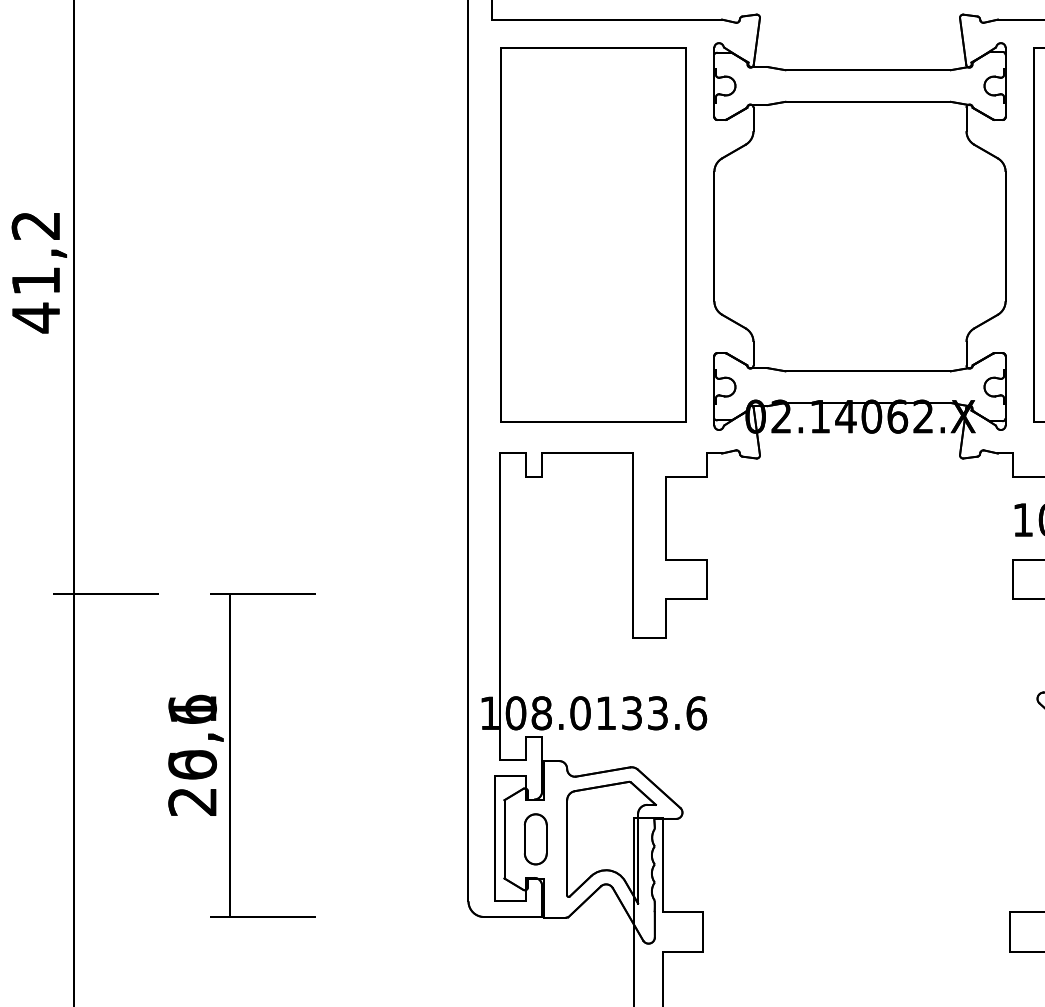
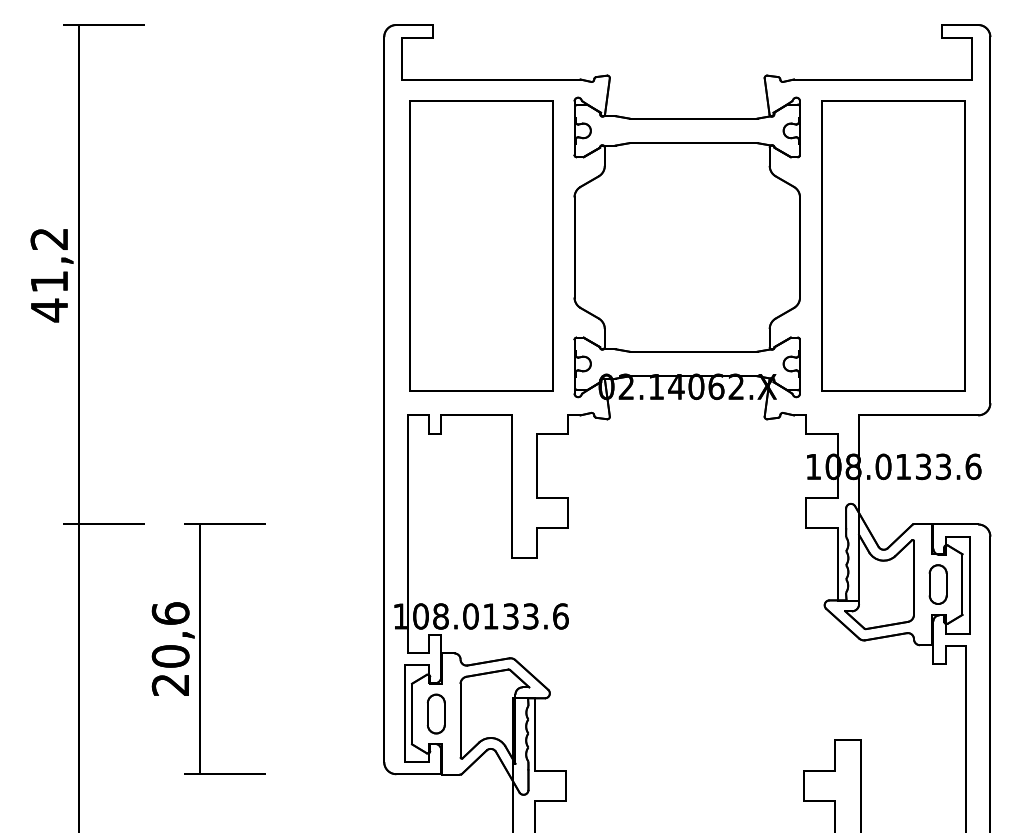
text: (192, 736) -> (170, 634), 26,1 -> 20,6

